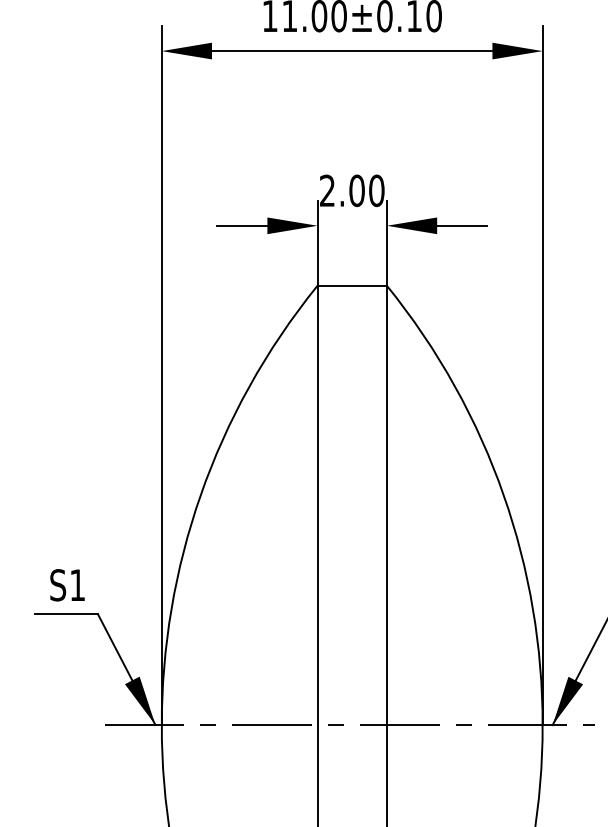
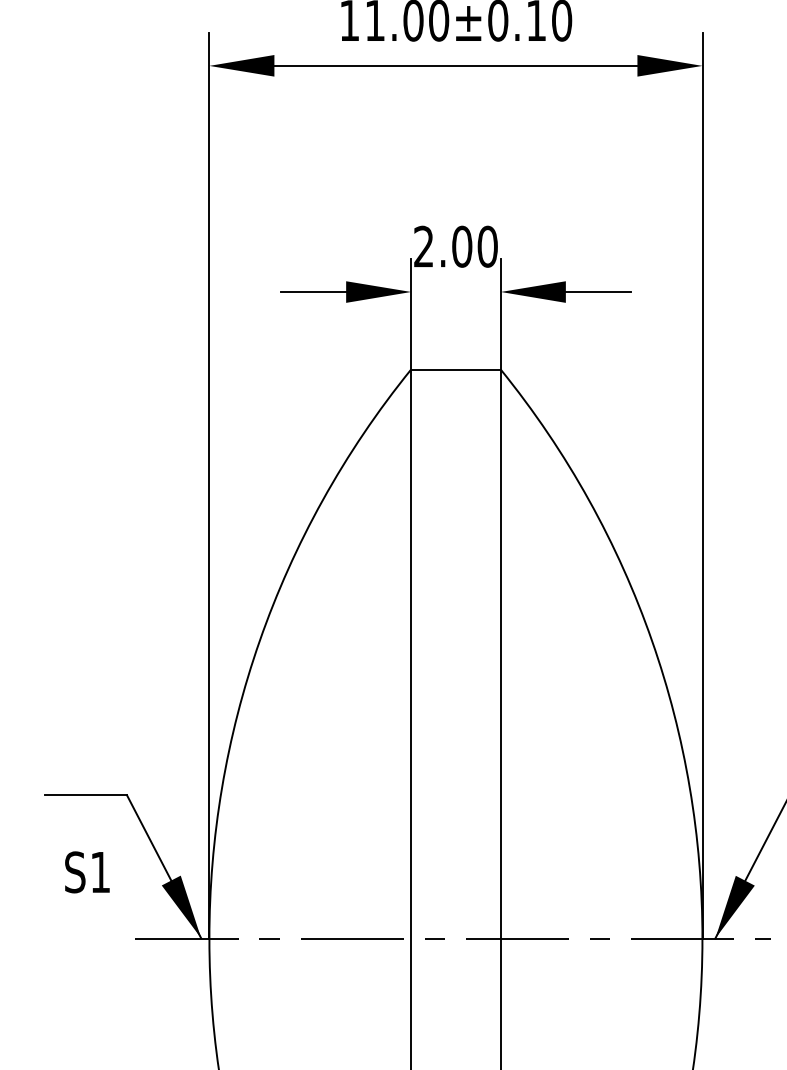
text: (67, 585) -> (87, 872), moved

